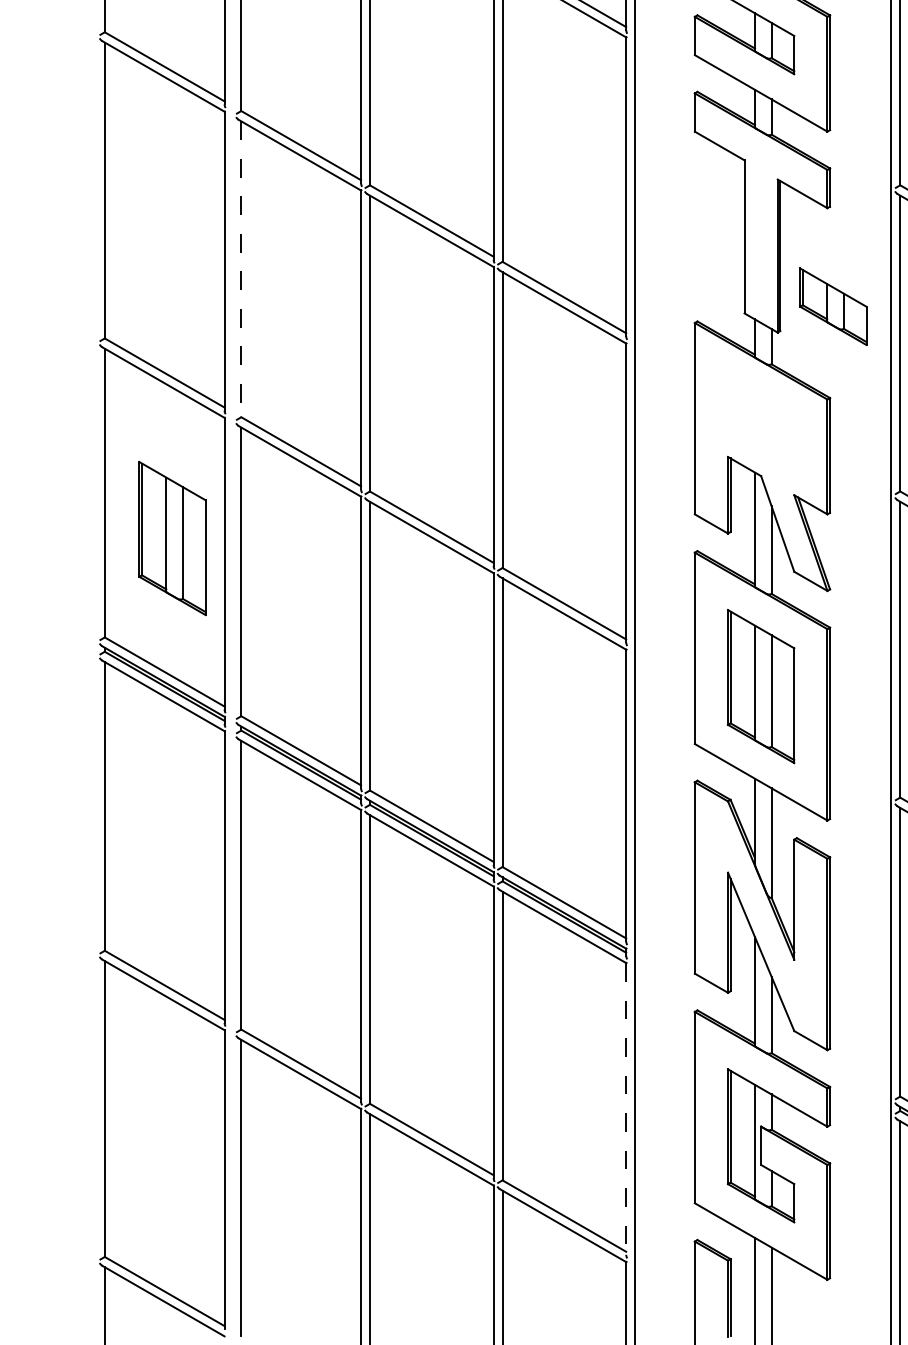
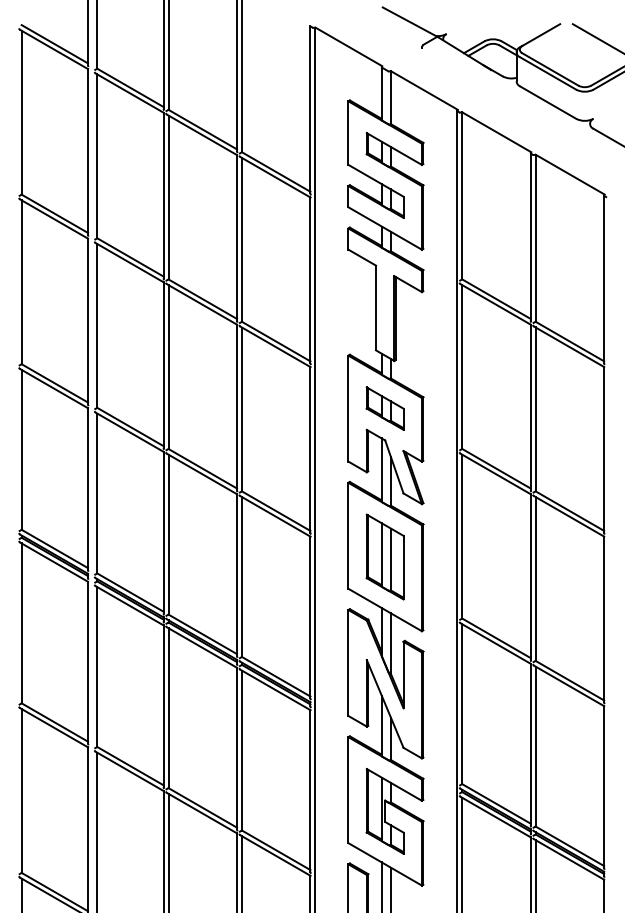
line: (241, 268) -> (97, 325), dashed -> solid
part: (832, 306) -> (384, 408), moved
part: (171, 537) -> (58, 474), removed
line: (626, 1108) -> (310, 790), dashed -> solid

